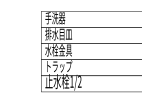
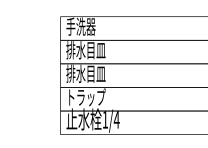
text: (58, 50) -> (85, 74), 水栓金具 -> 排水目皿
text: (79, 81) -> (116, 119), 1/2 -> 1/4

